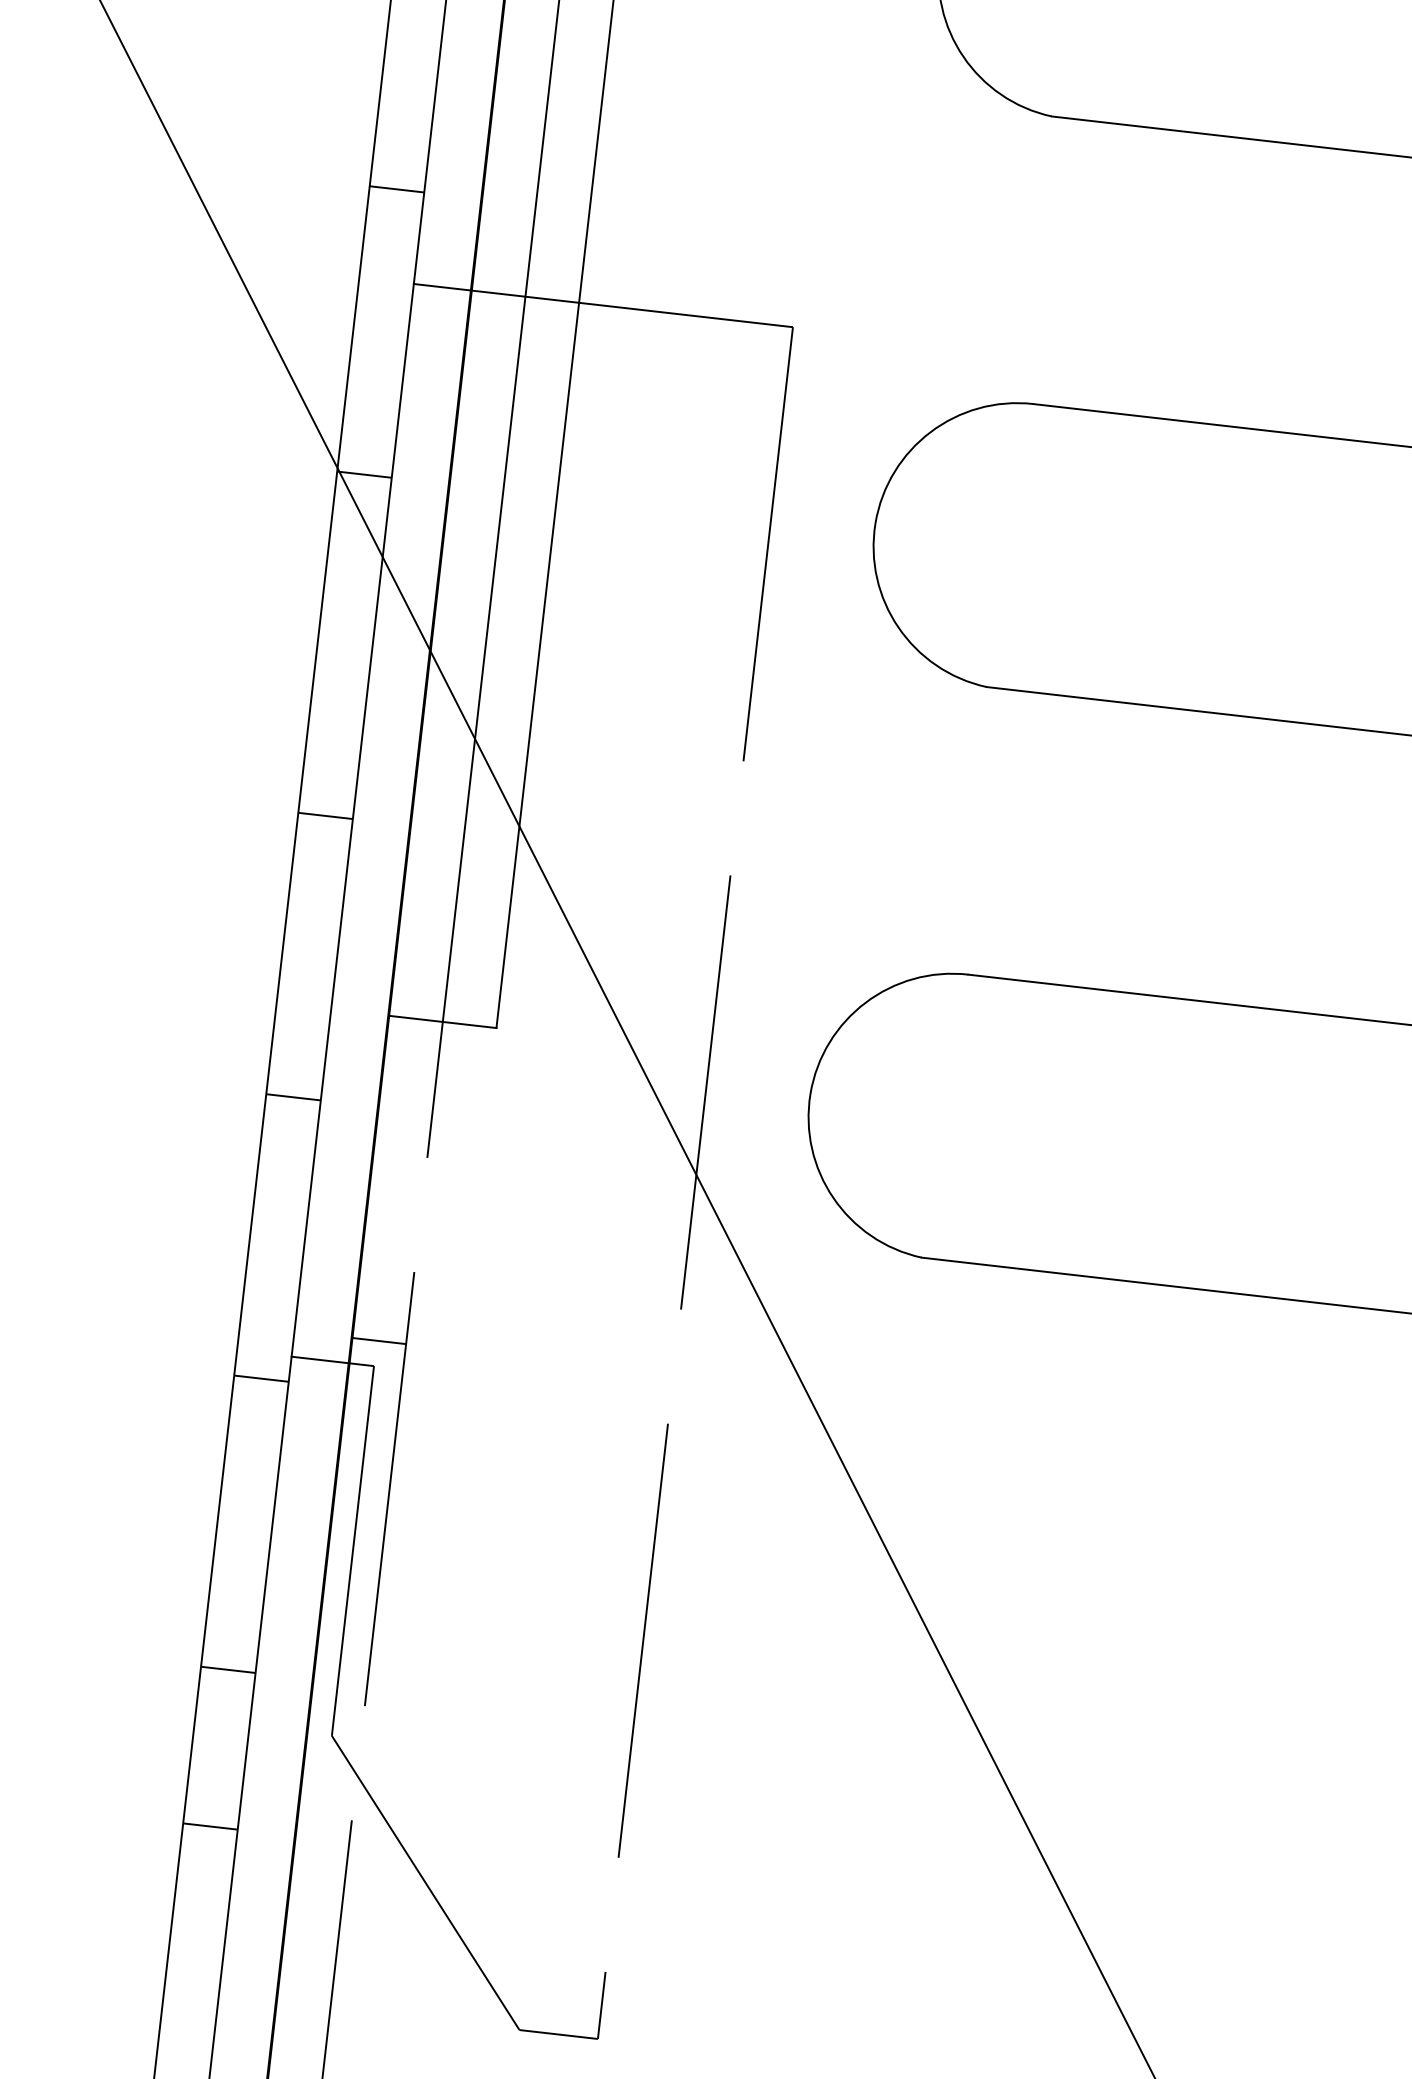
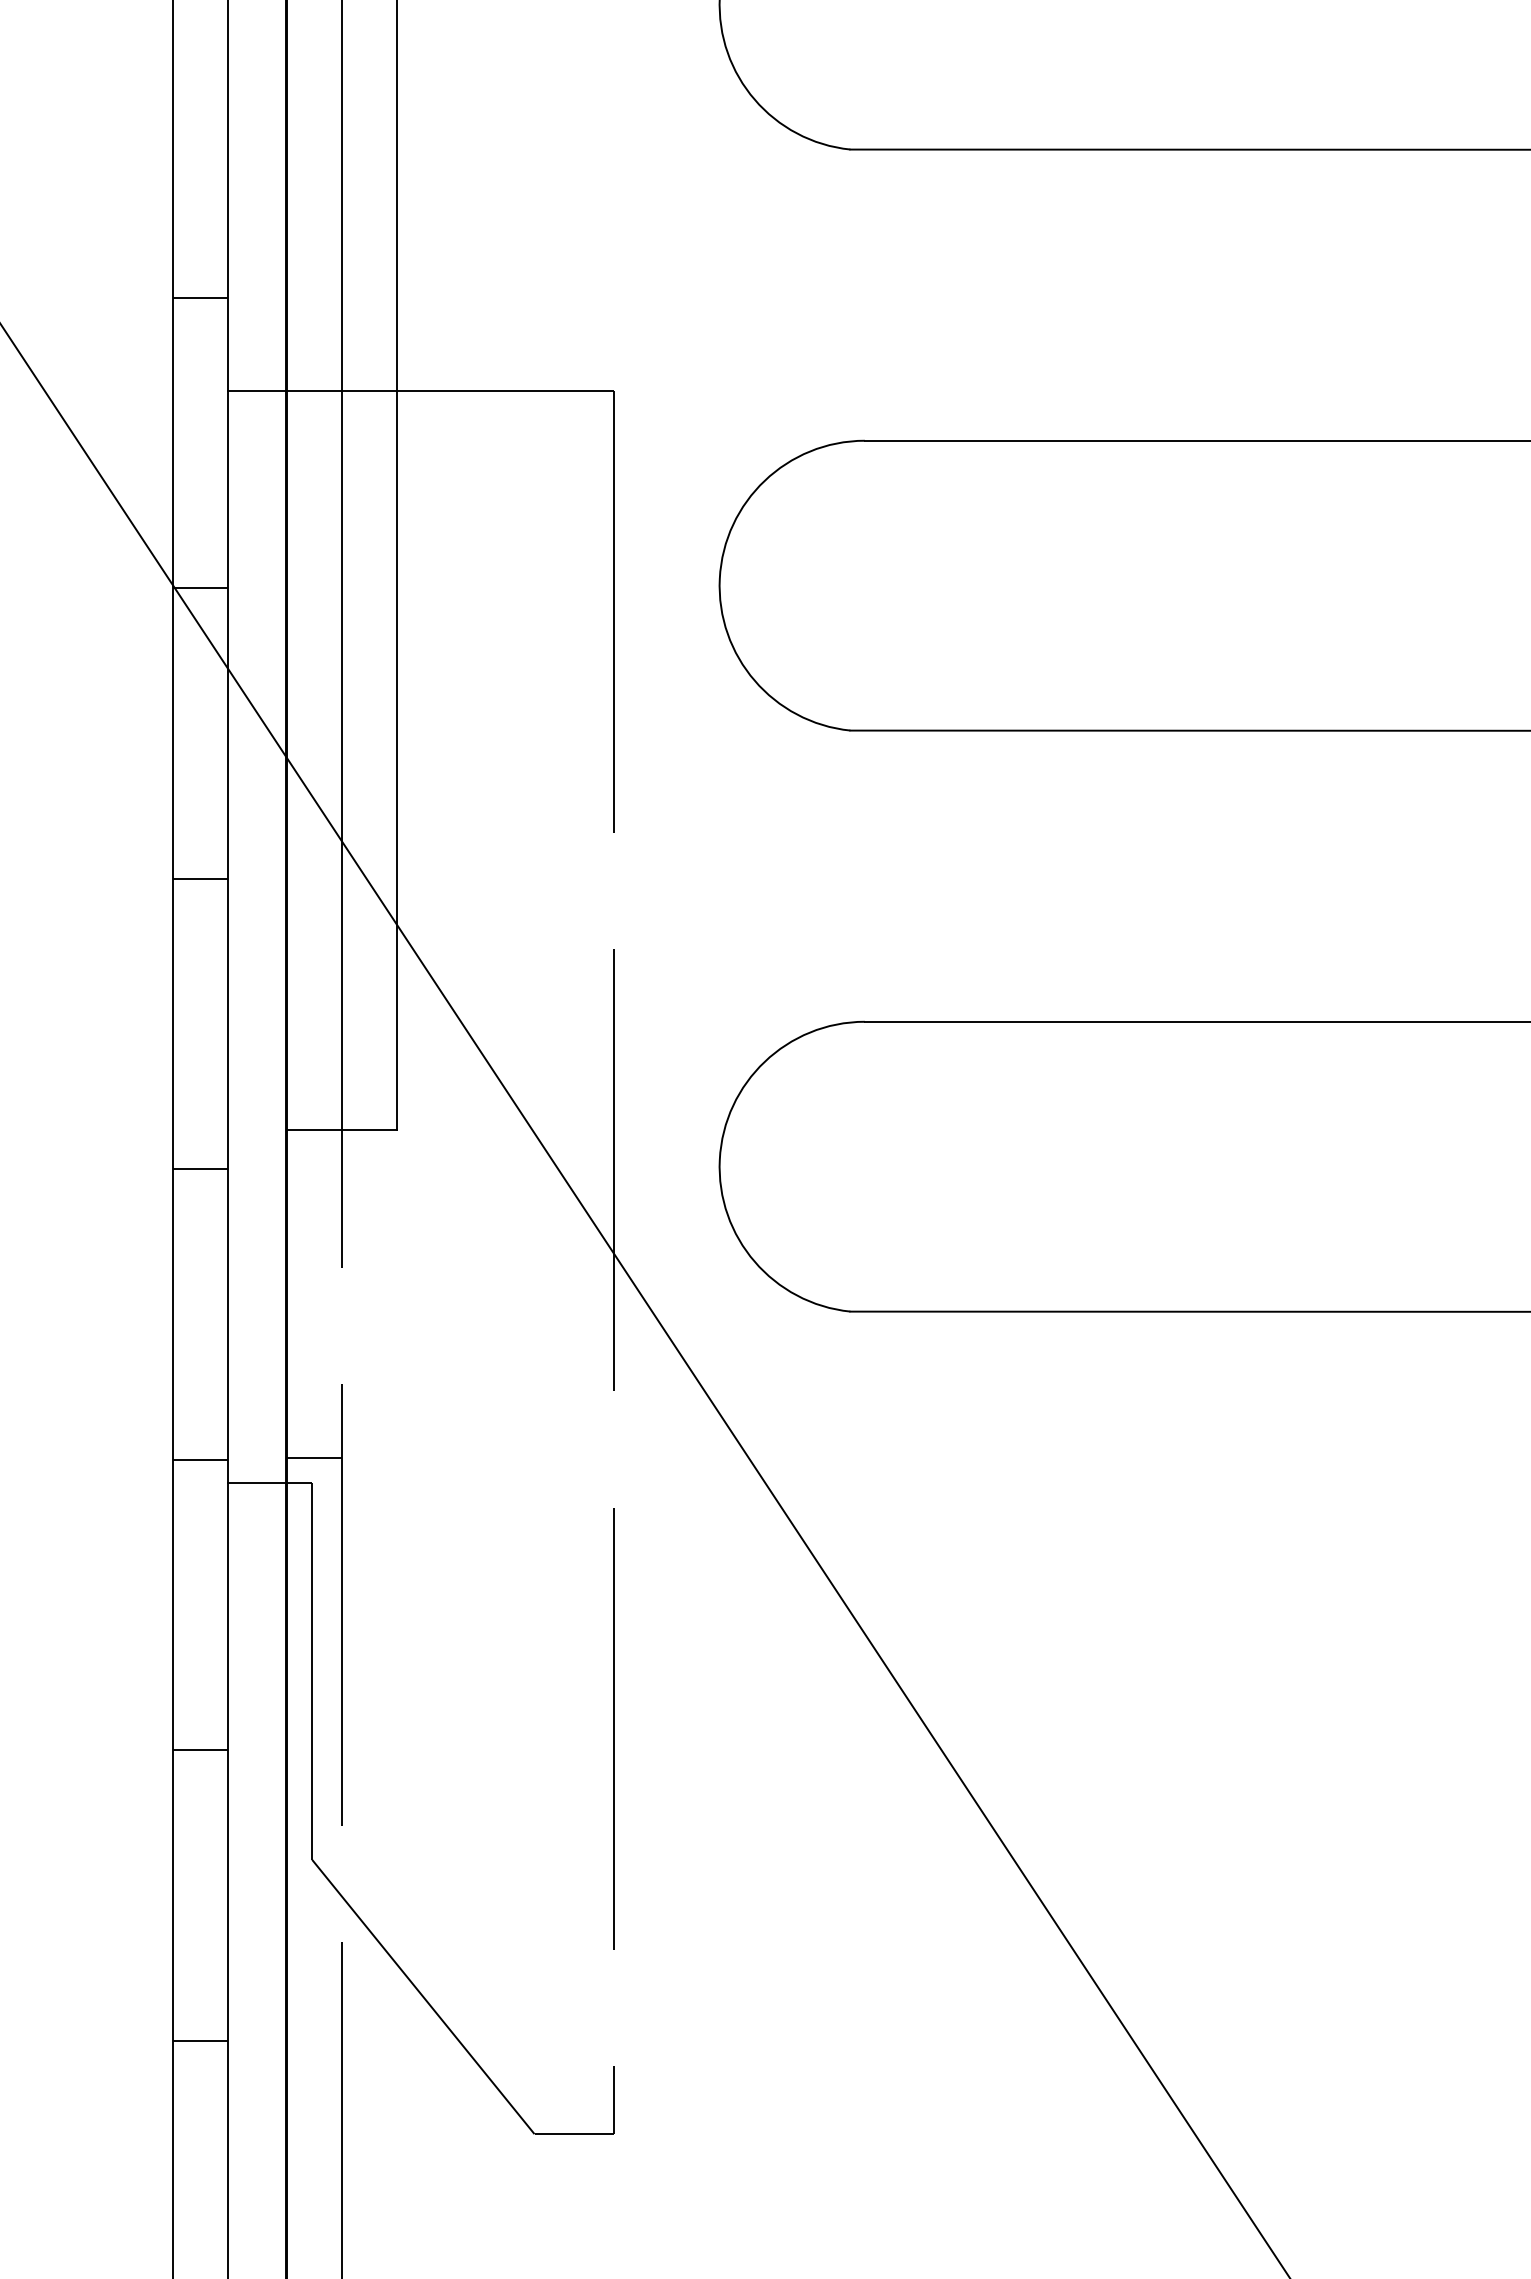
line: (325, 815) -> (200, 878), moved
line: (293, 1097) -> (200, 1169), moved
line: (261, 1378) -> (200, 1459), moved
line: (228, 1669) -> (200, 1750), moved
line: (210, 1826) -> (200, 2040), moved

